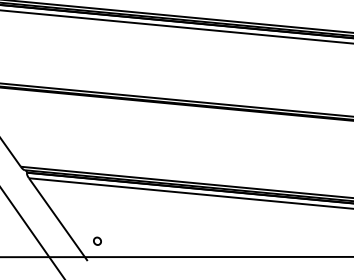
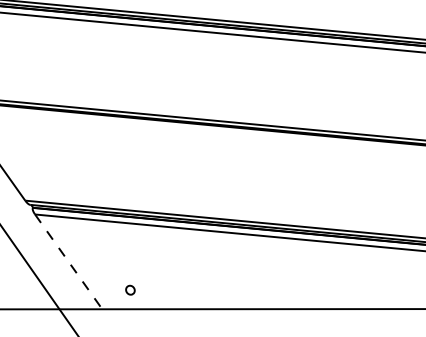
line: (58, 219) -> (70, 264), solid -> dashed
part: (97, 240) -> (130, 289), moved

